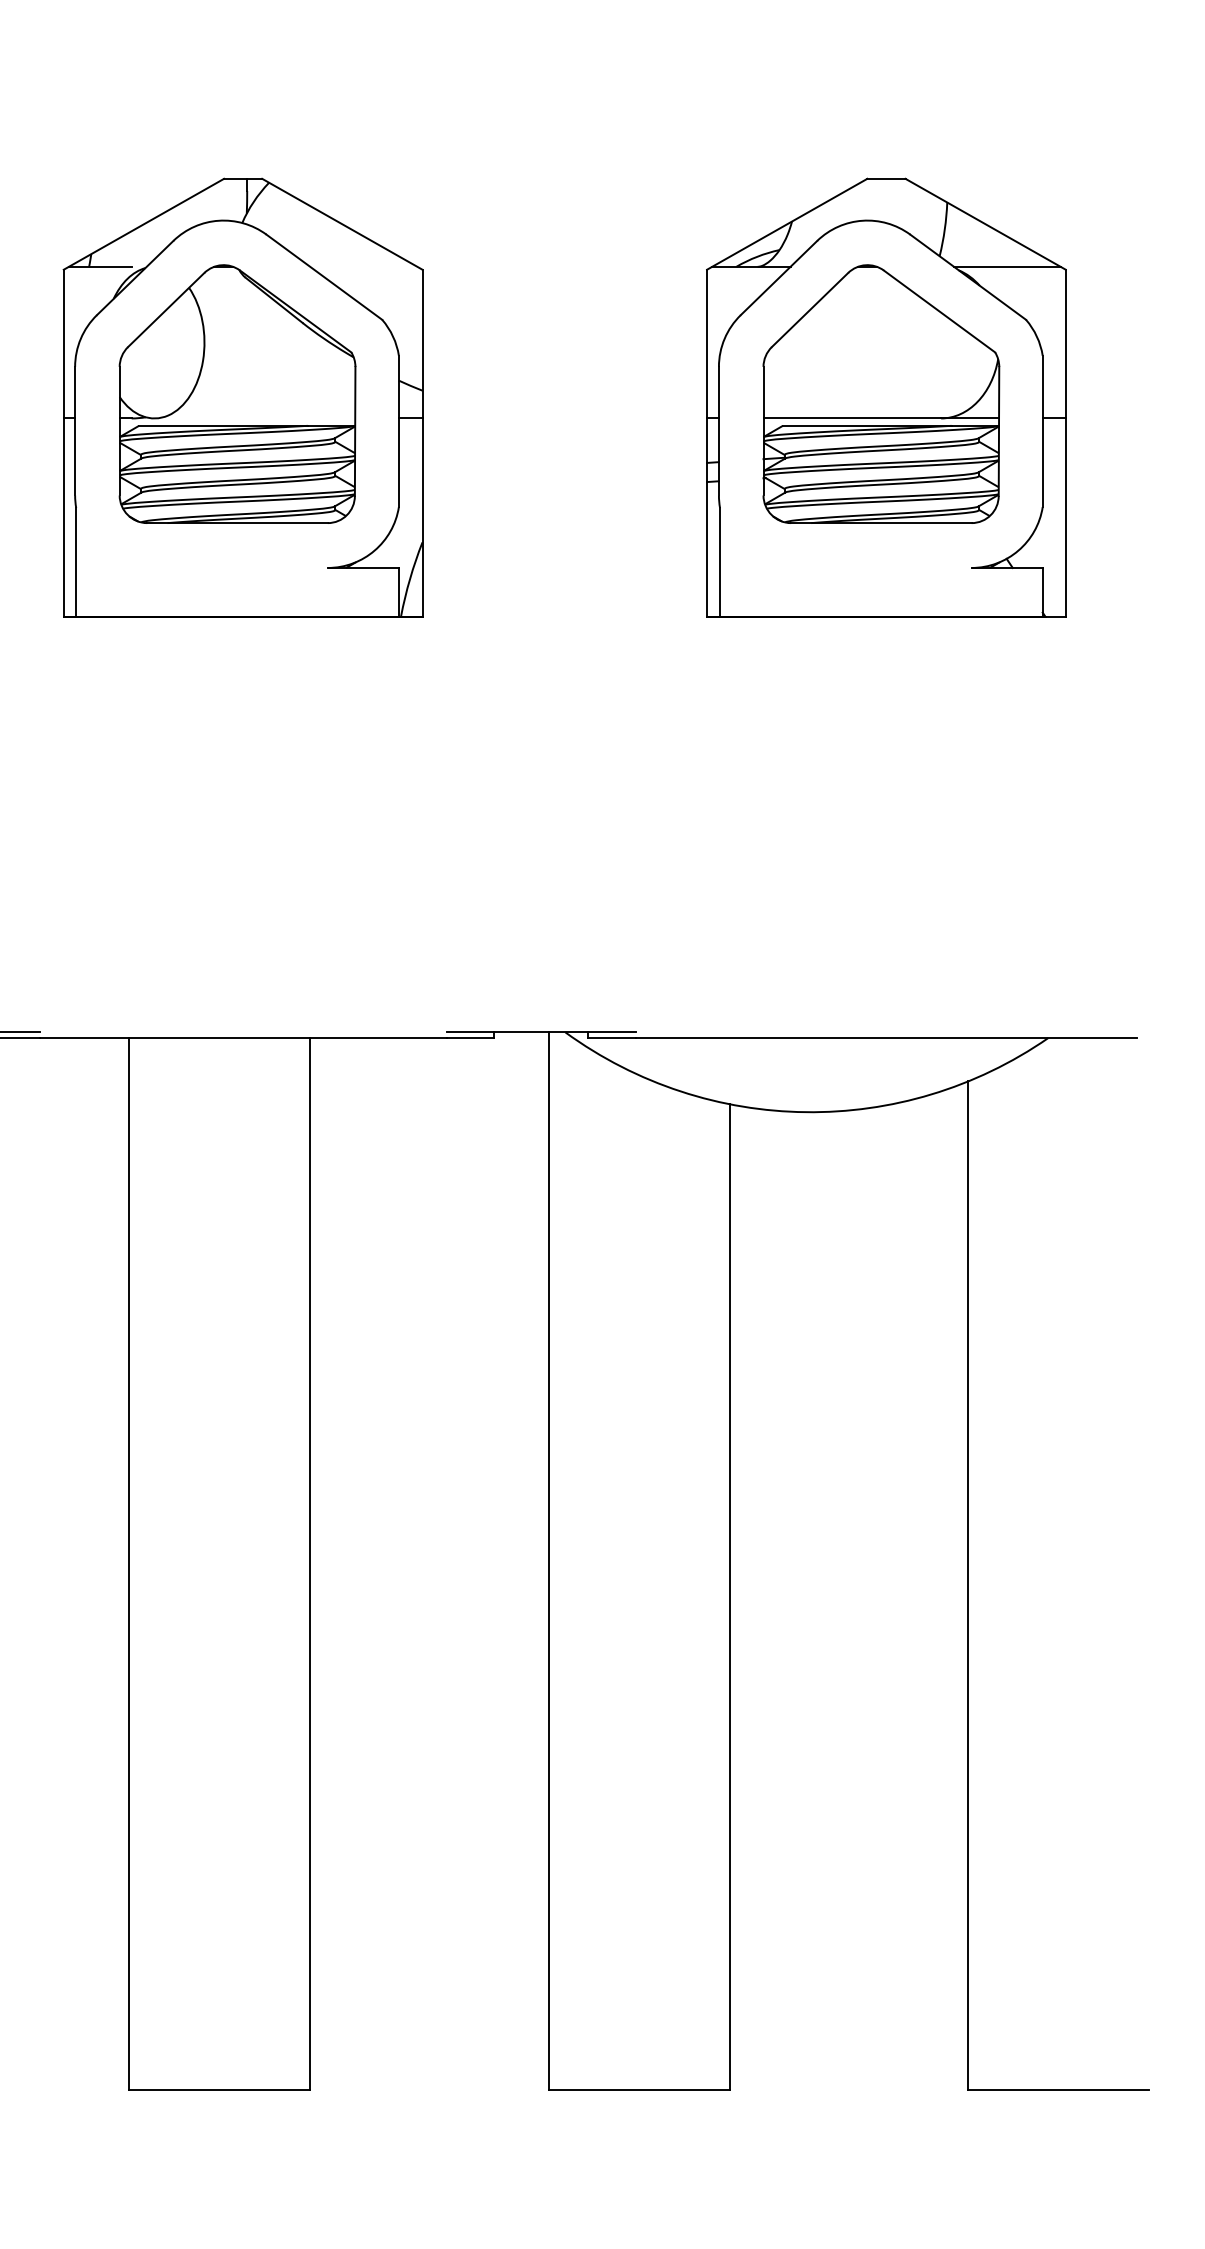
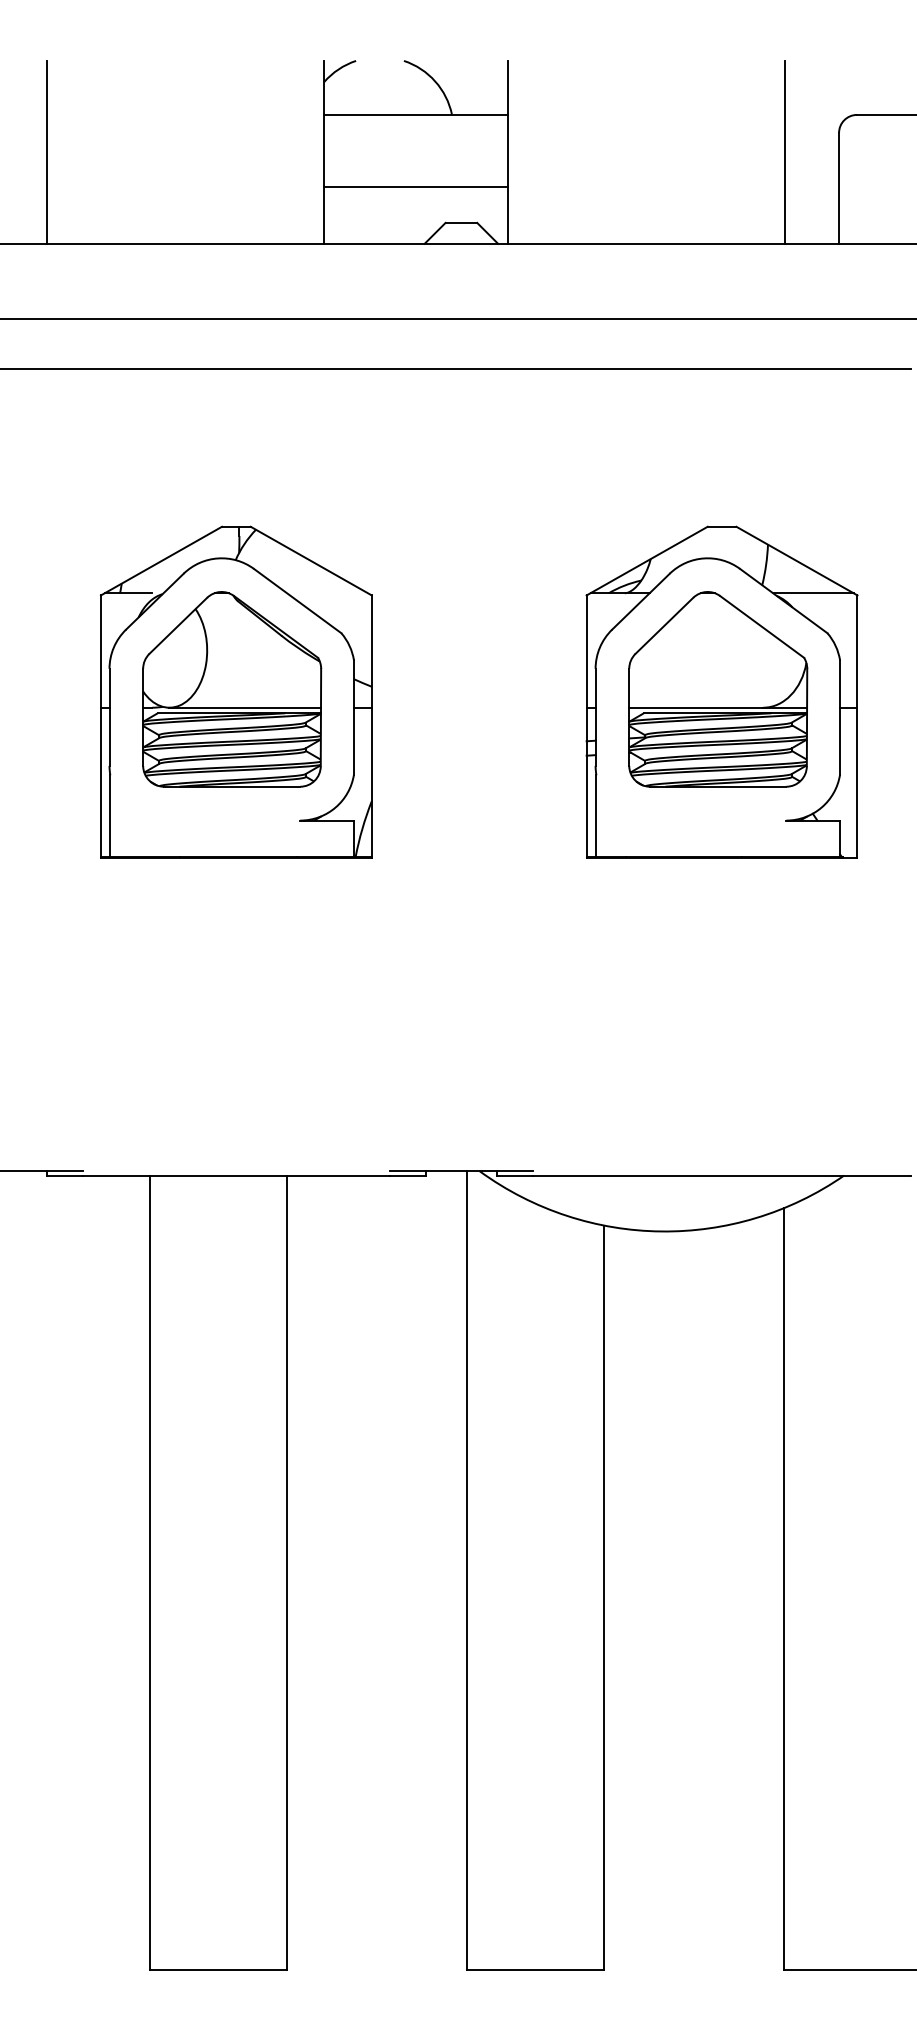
line: (255, 418) -> (245, 707), added

